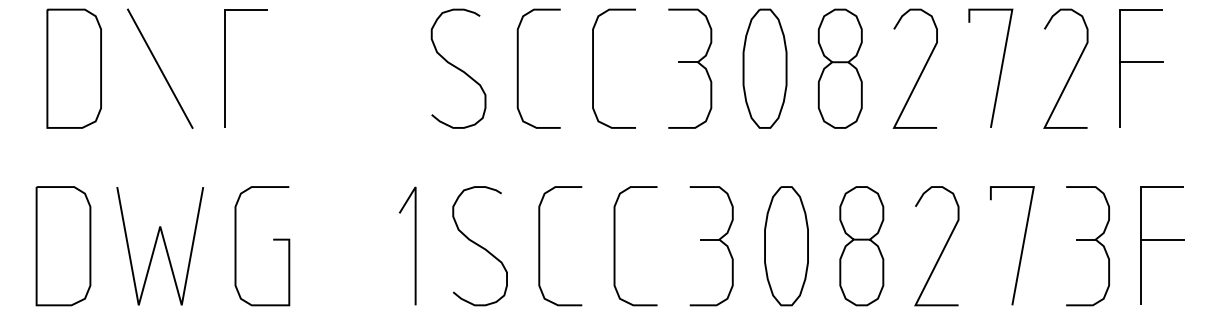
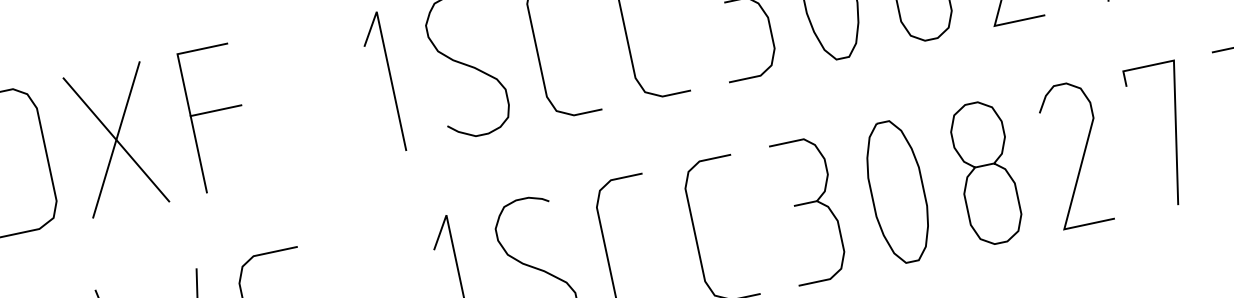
line: (245, 62) -> (215, 111), added
line: (160, 68) -> (116, 139), added
line: (393, 68) -> (390, 81), added

